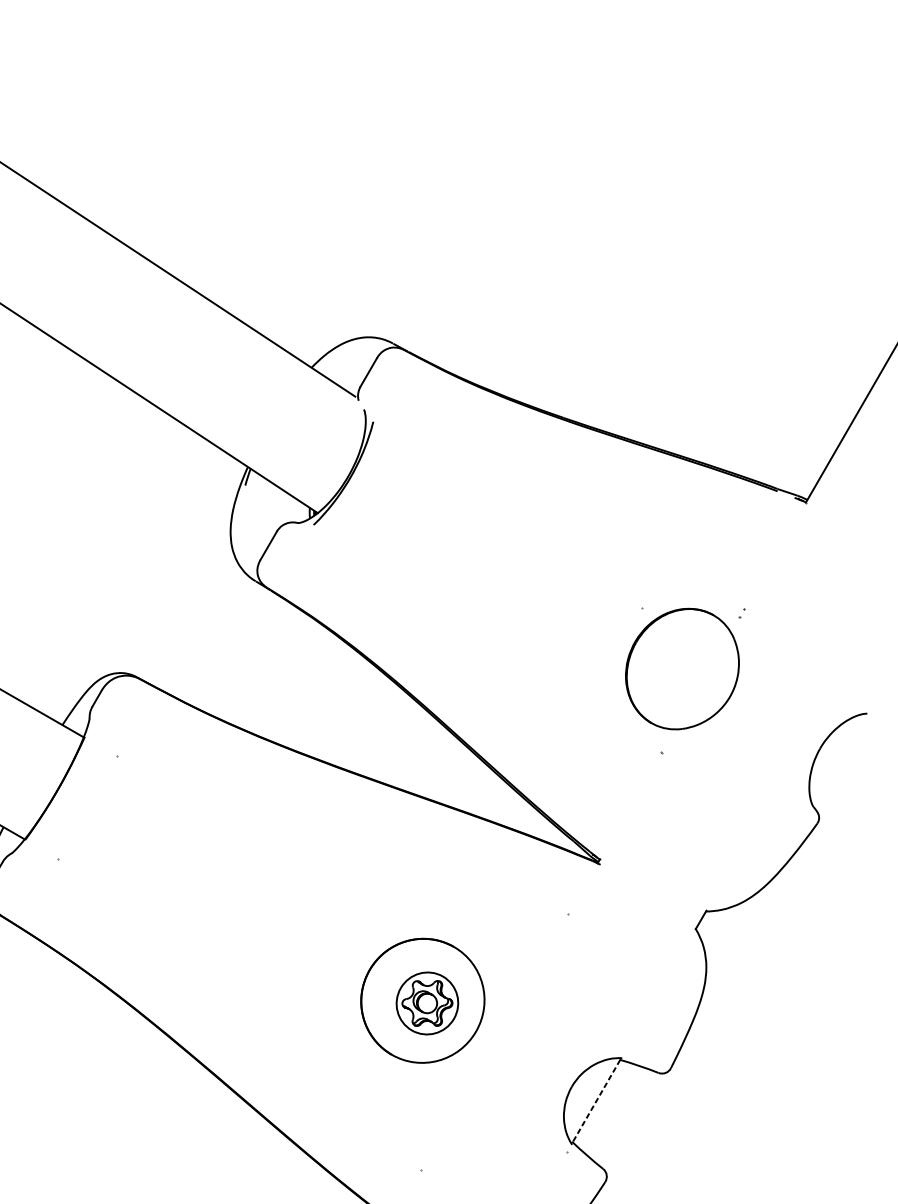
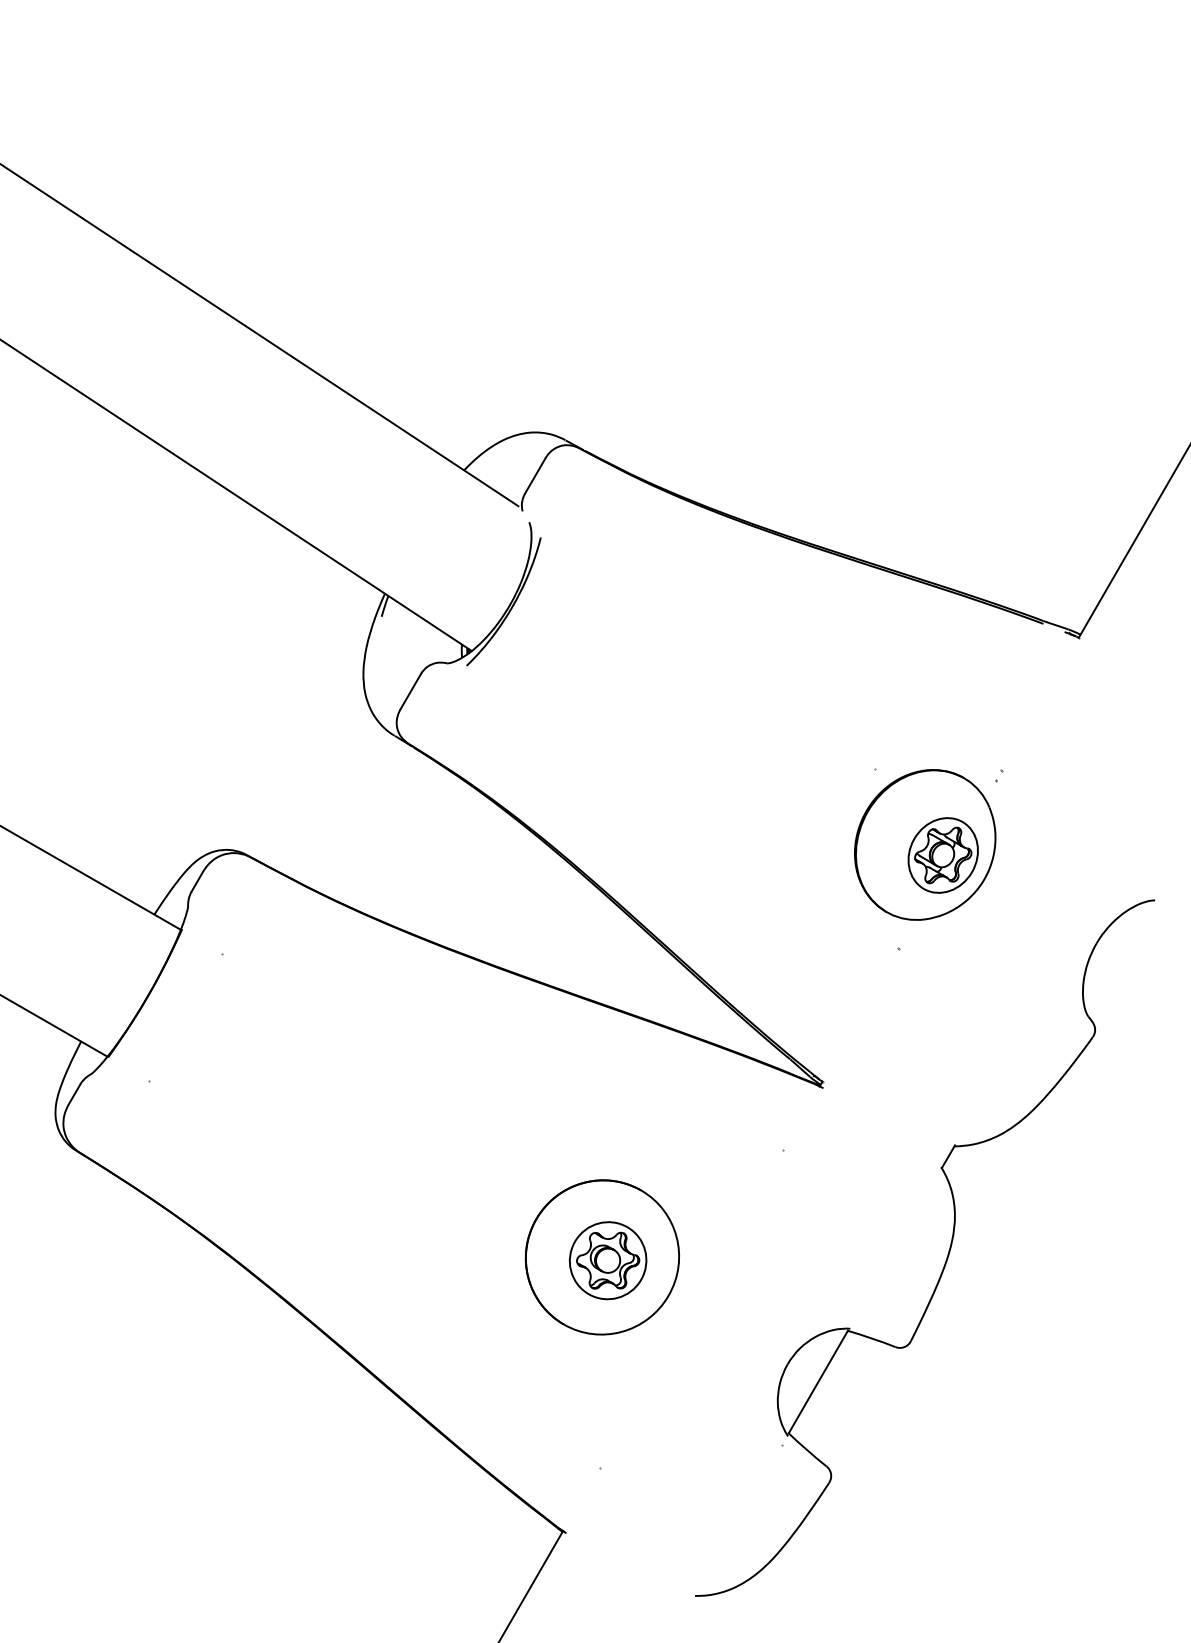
part: (696, 677) -> (942, 855), added
line: (596, 1101) -> (818, 1382), dashed -> solid

